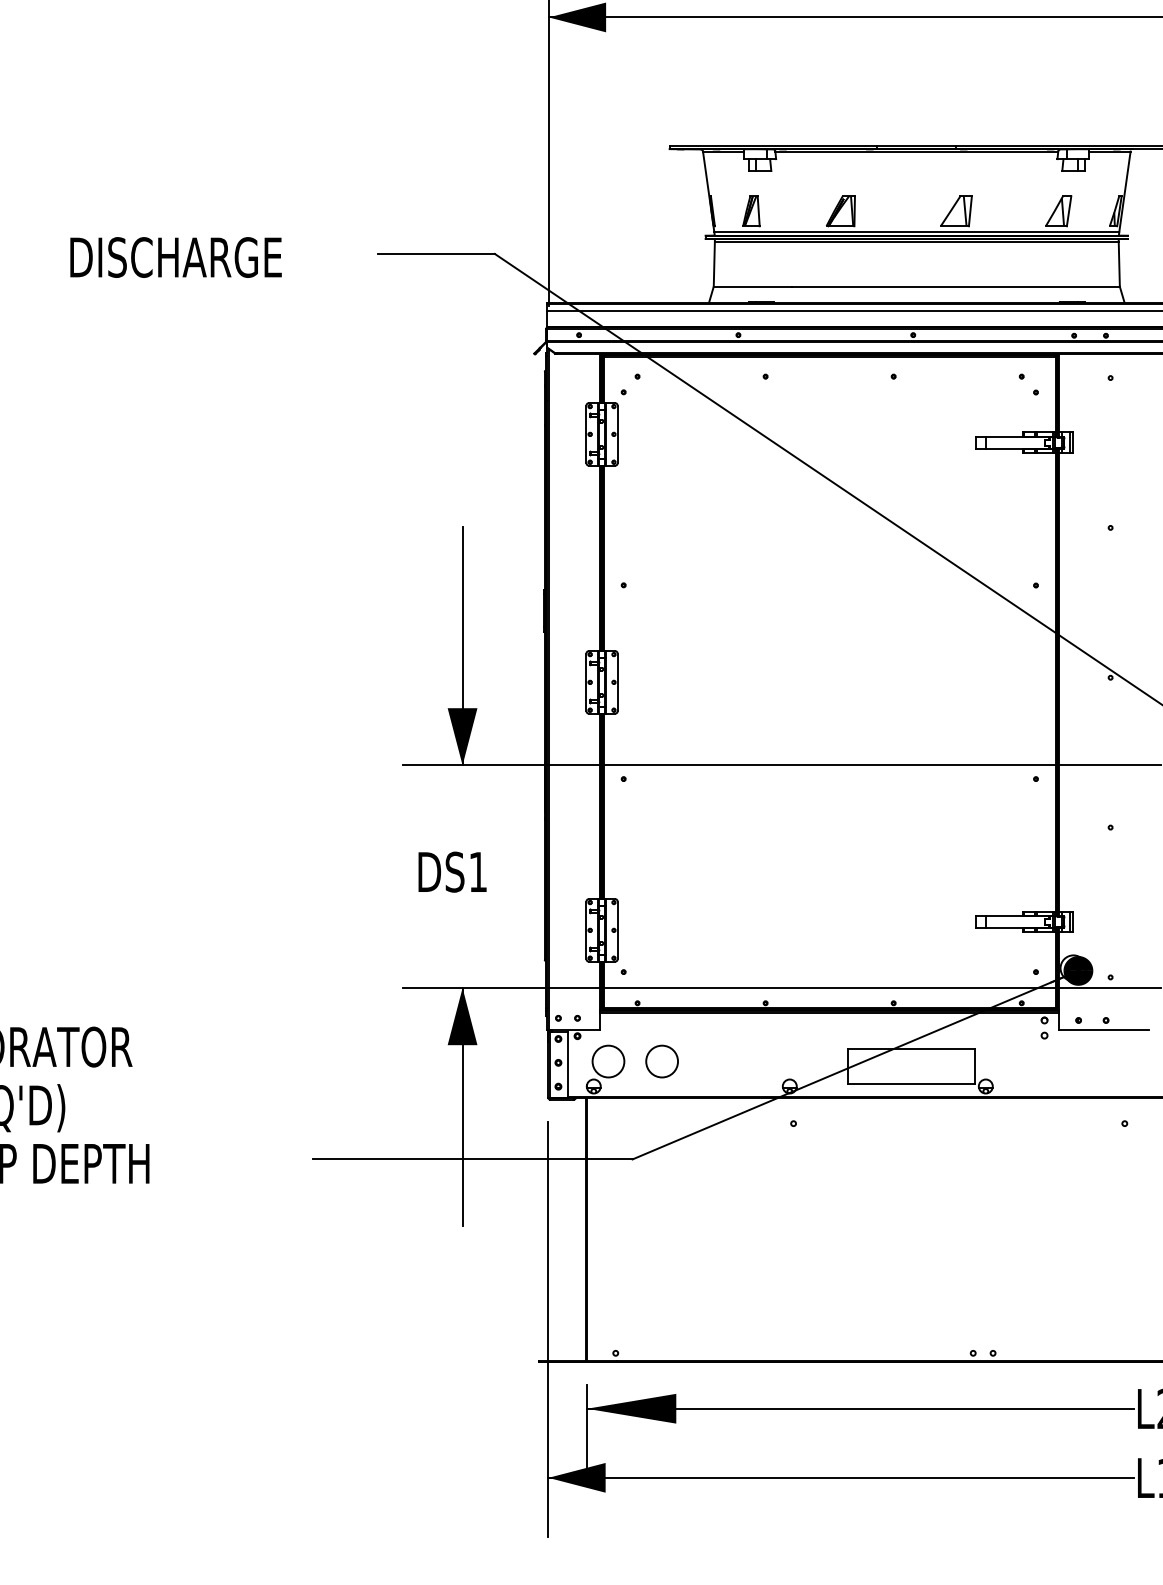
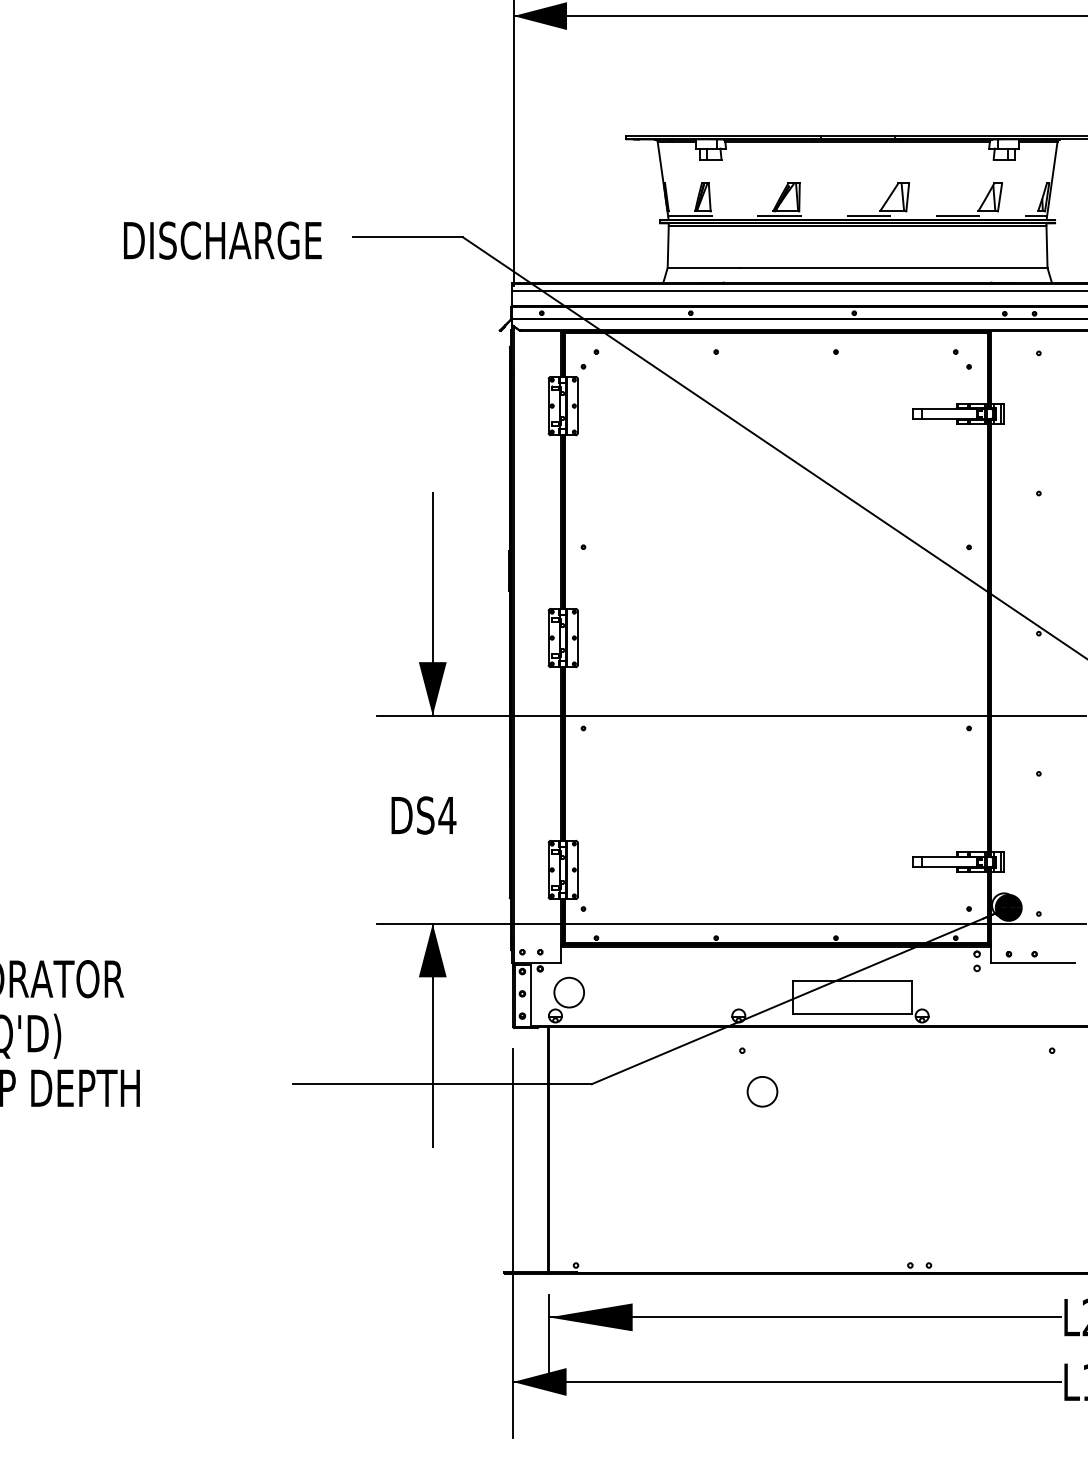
line: (916, 231) -> (857, 216), solid -> dashed
text: (175, 257) -> (222, 240), moved
text: (477, 871) -> (446, 814), DS1 -> DS4
circle: (661, 1061) -> (761, 1091), moved

